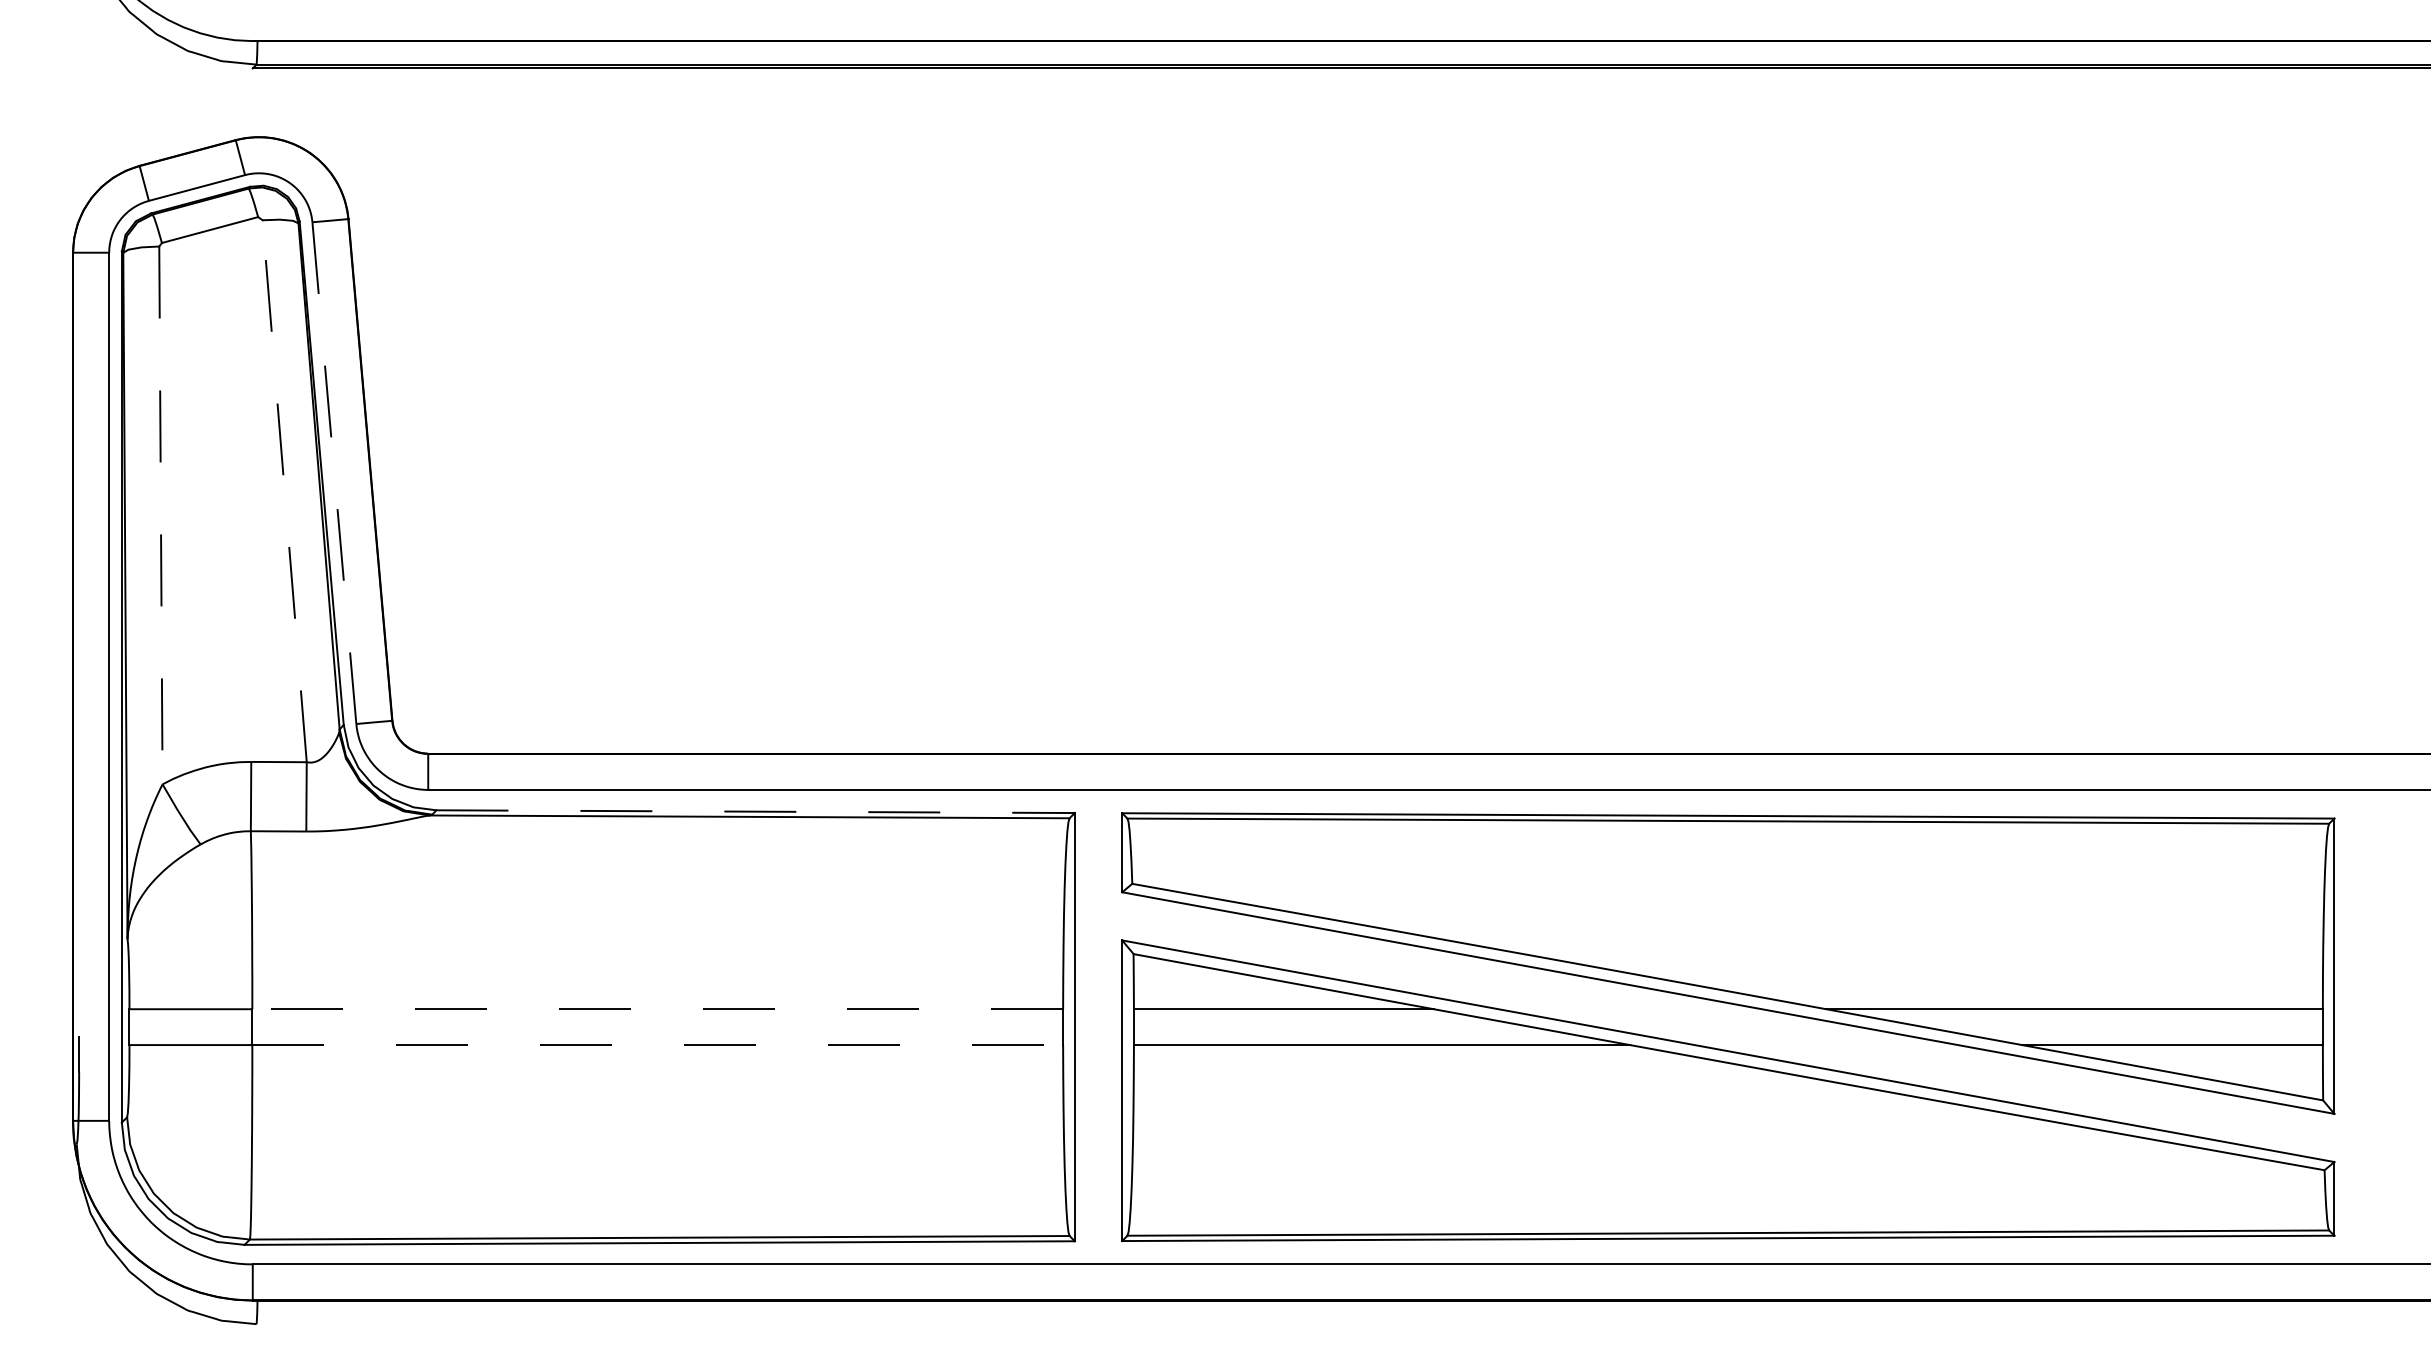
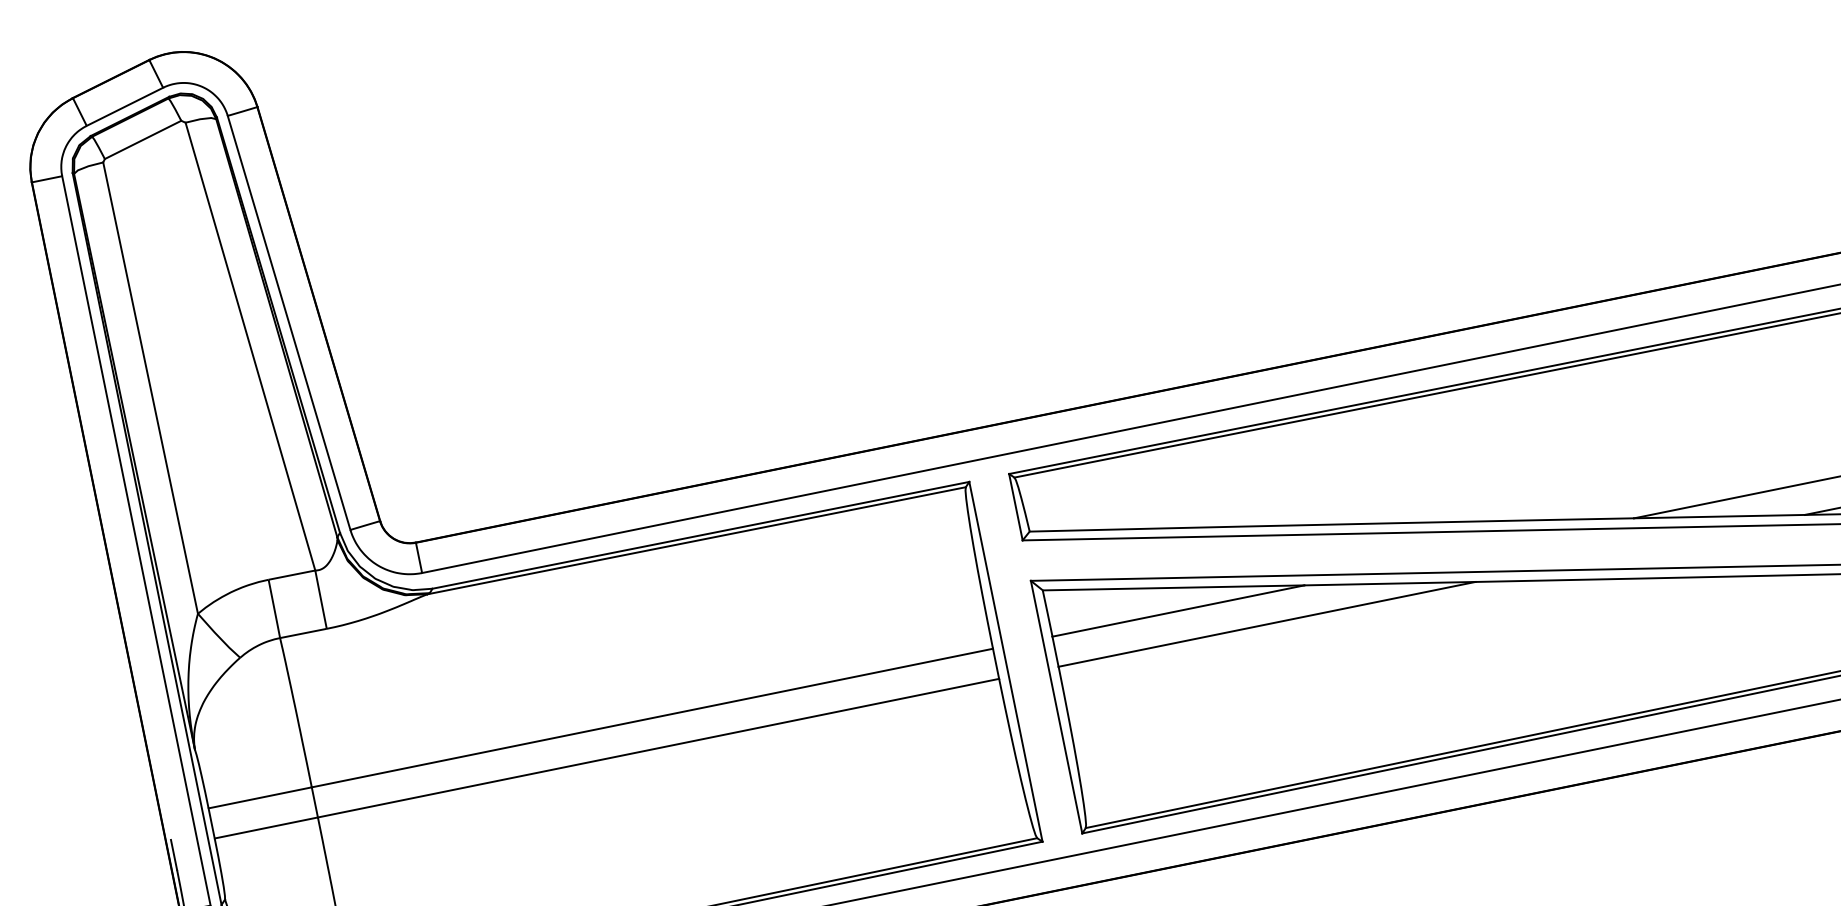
line: (334, 473) -> (289, 323), dashed -> solid
line: (284, 491) -> (250, 346), dashed -> solid
line: (160, 515) -> (150, 388), dashed -> solid
line: (756, 811) -> (701, 535), dashed -> solid
line: (657, 1009) -> (652, 718), dashed -> solid
line: (658, 1045) -> (659, 748), dashed -> solid

